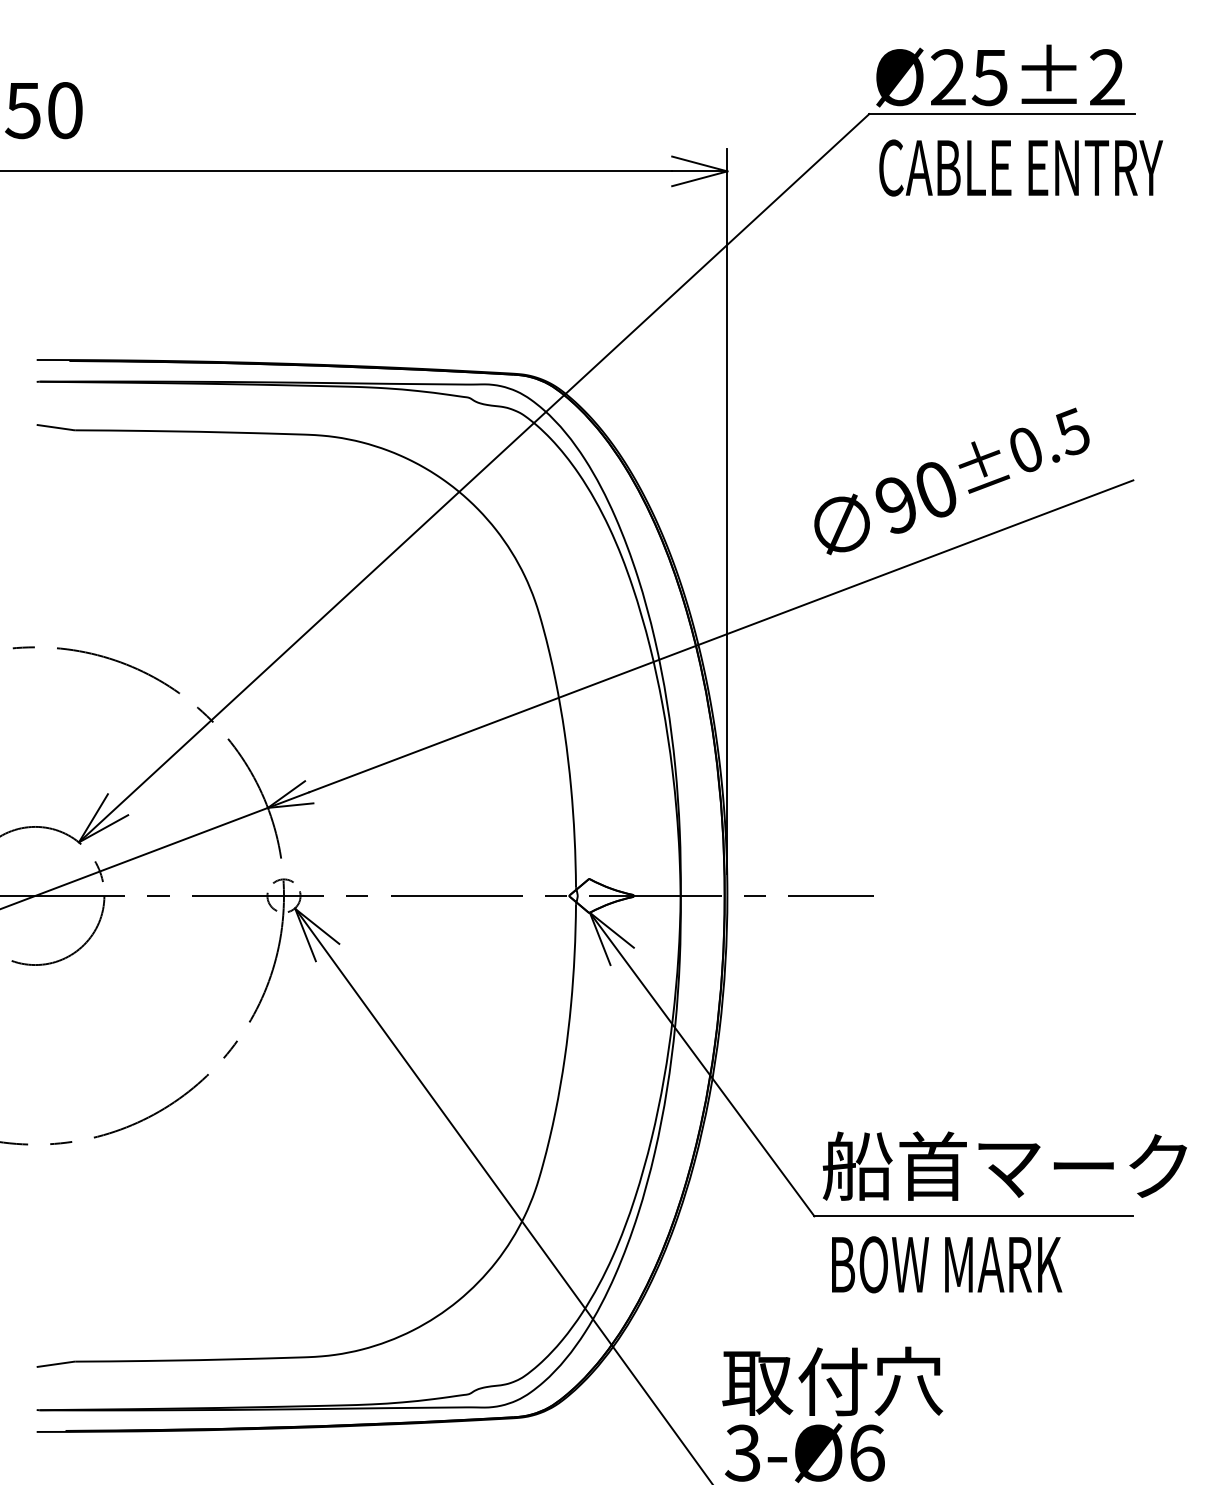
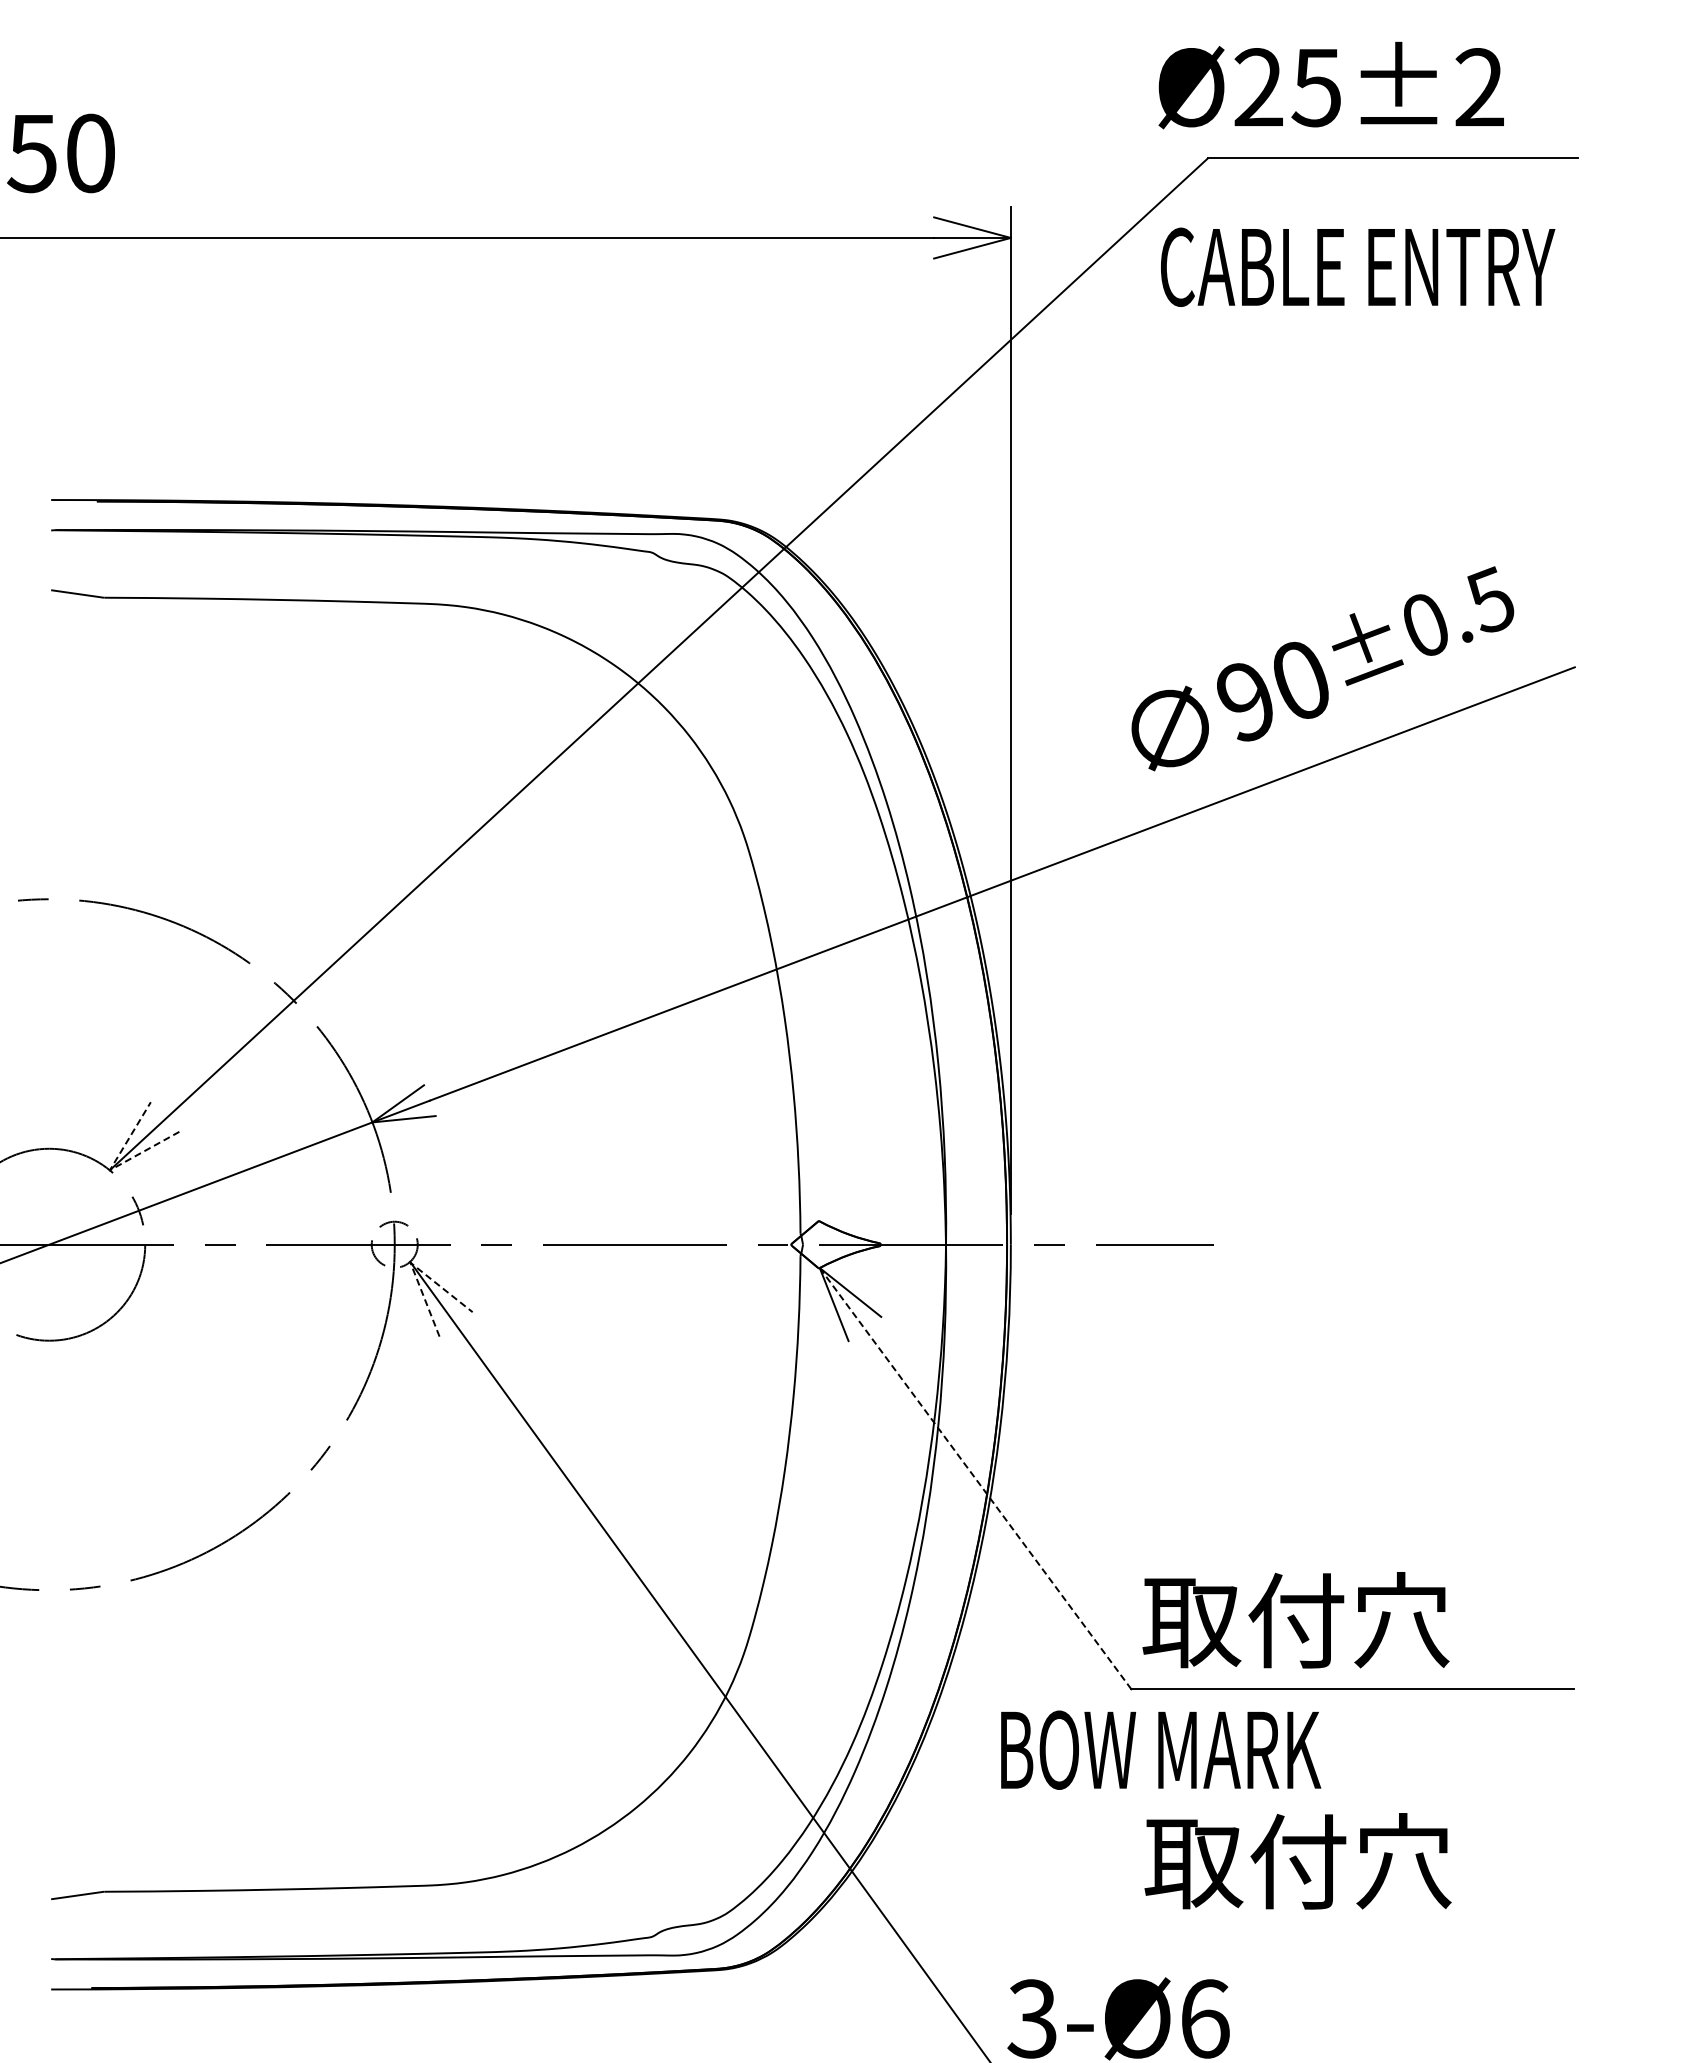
text: (999, 76) -> (1330, 85), moved
text: (1021, 167) -> (1358, 266), moved
line: (78, 842) -> (109, 1170), solid -> dashed
line: (295, 908) -> (410, 1262), solid -> dashed
line: (701, 1064) -> (975, 1479), solid -> dashed
text: (1004, 1165) -> (1395, 1619), 船首マーク -> 取付穴
text: (947, 1264) -> (1161, 1749), moved
text: (832, 1381) -> (1297, 1861), moved

